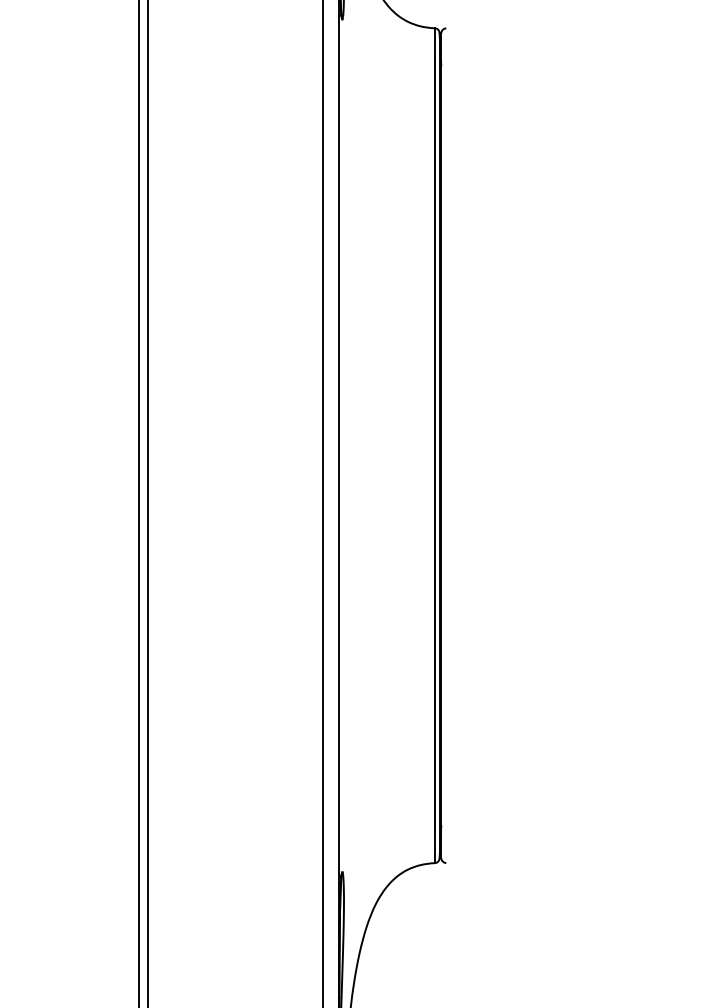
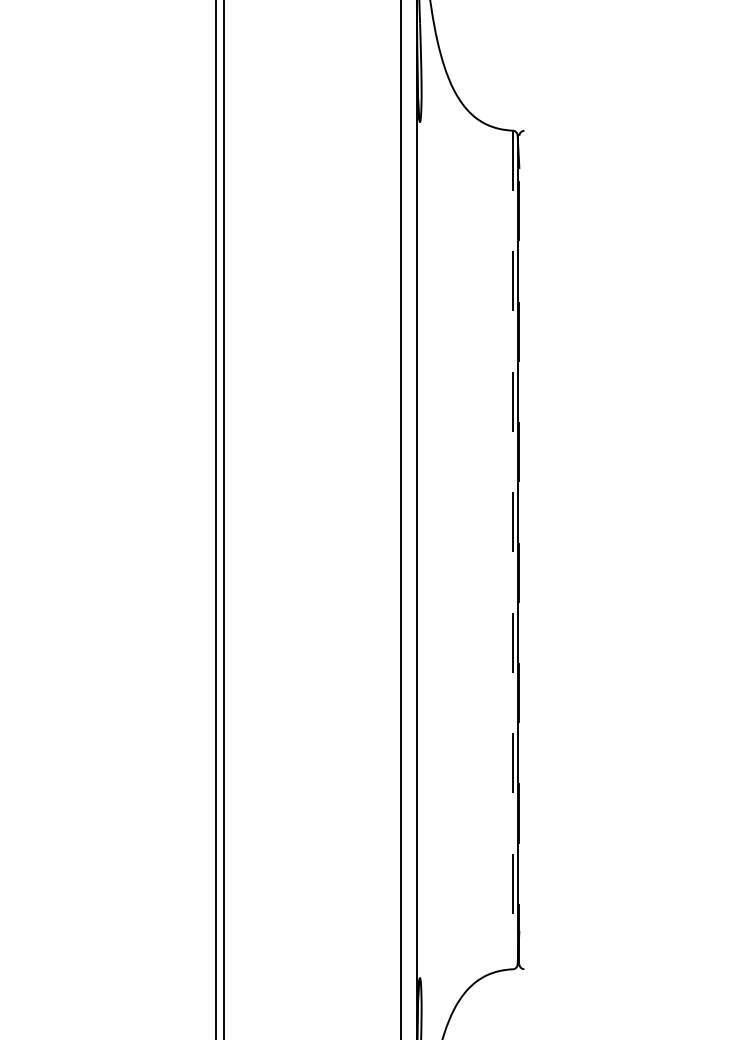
line: (441, 445) -> (519, 549), solid -> dashed
line: (434, 446) -> (512, 550), solid -> dashed

